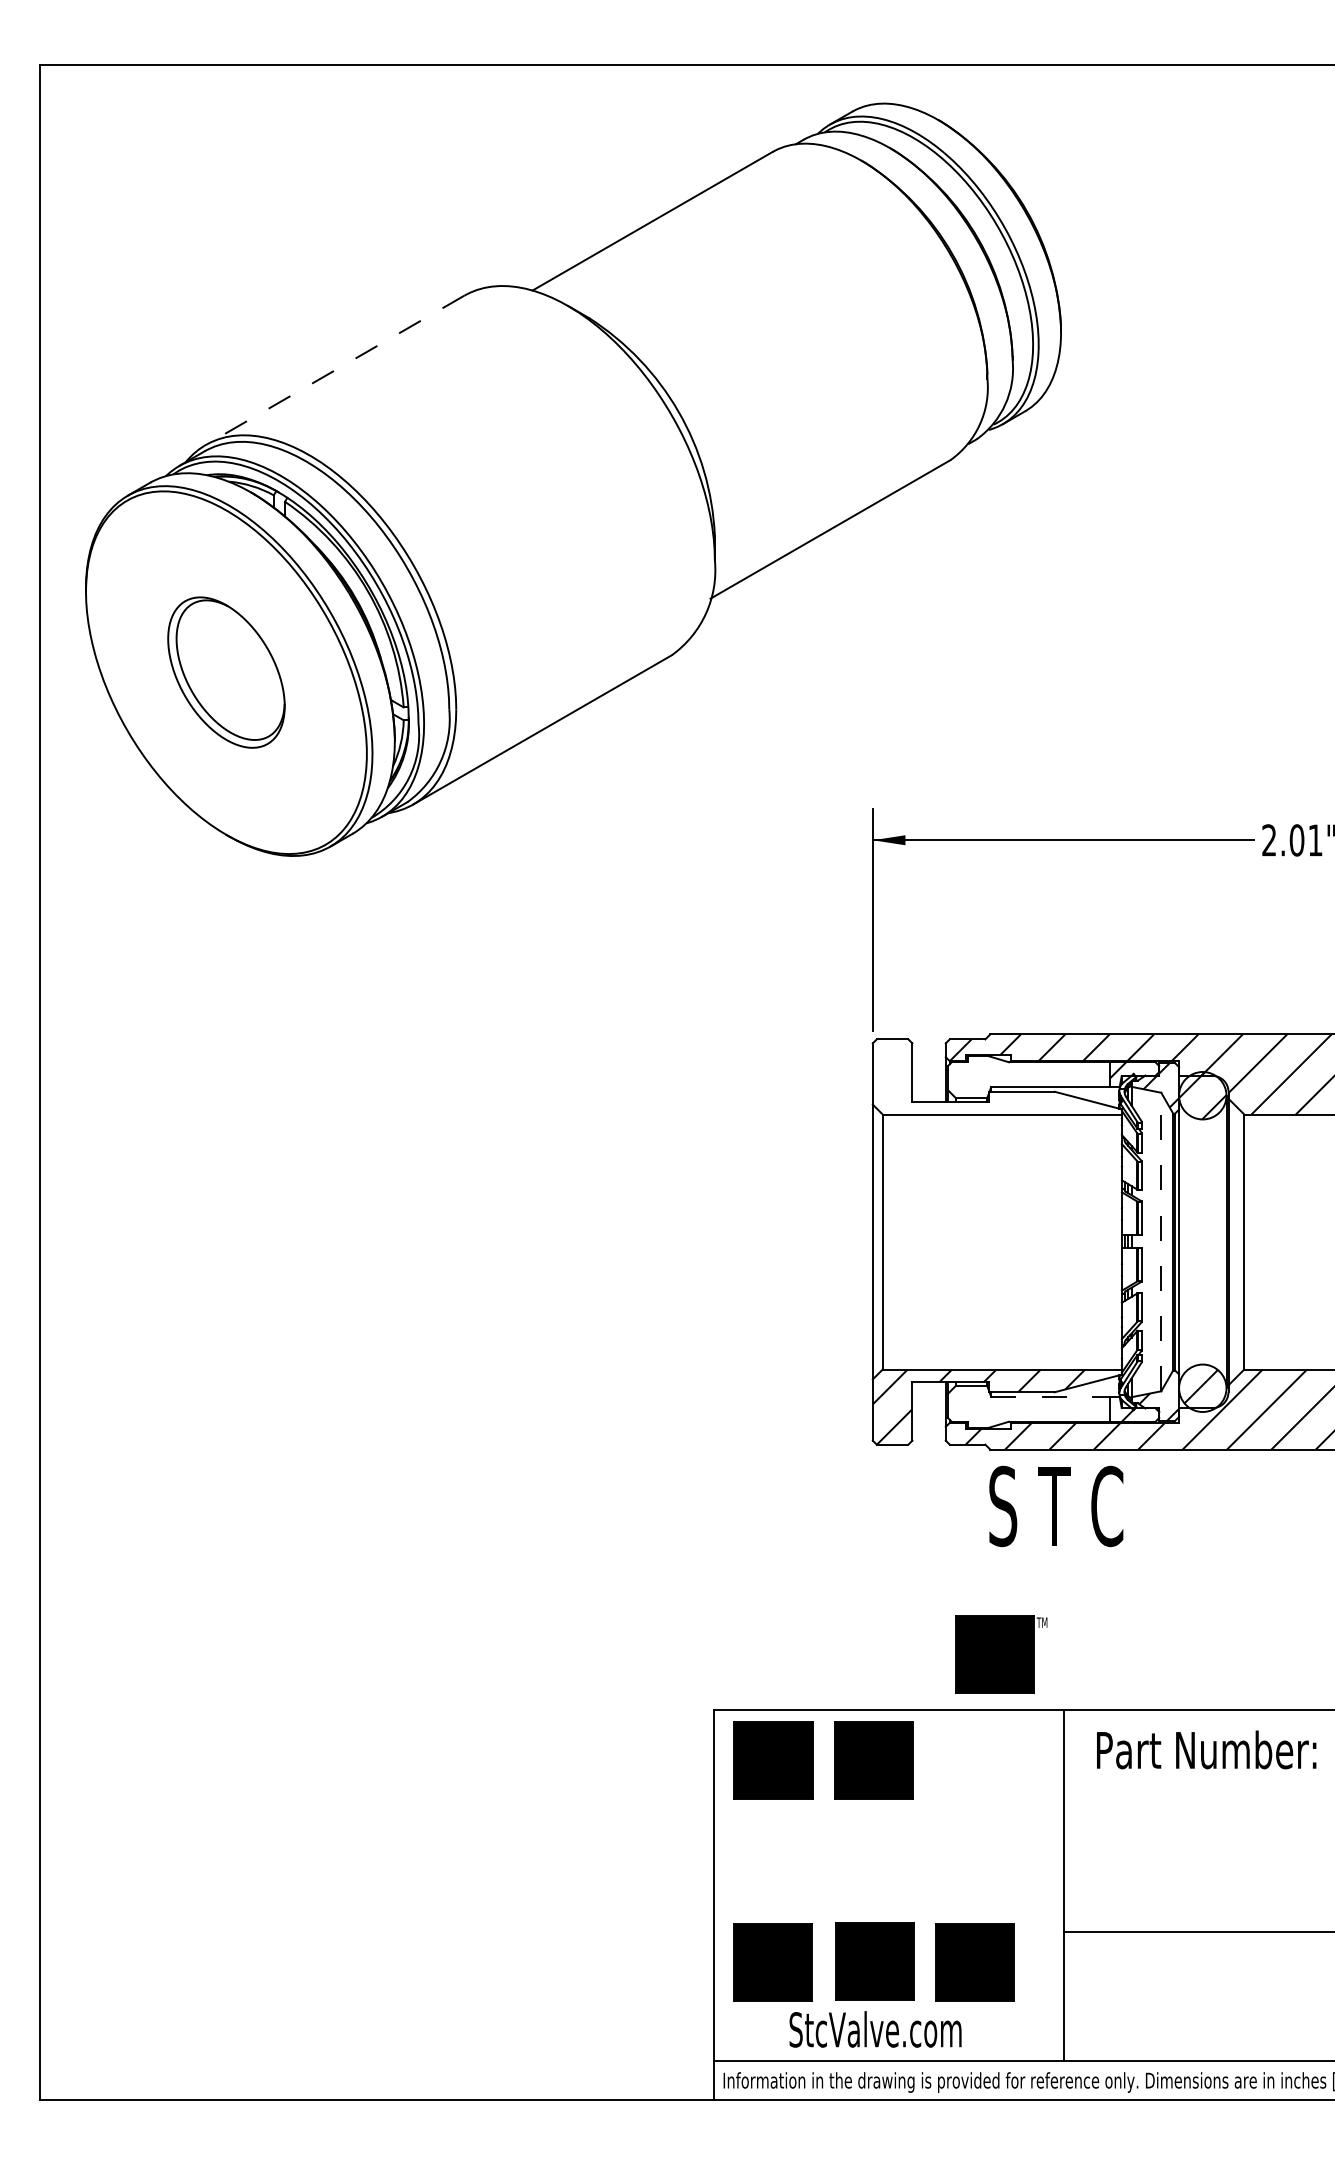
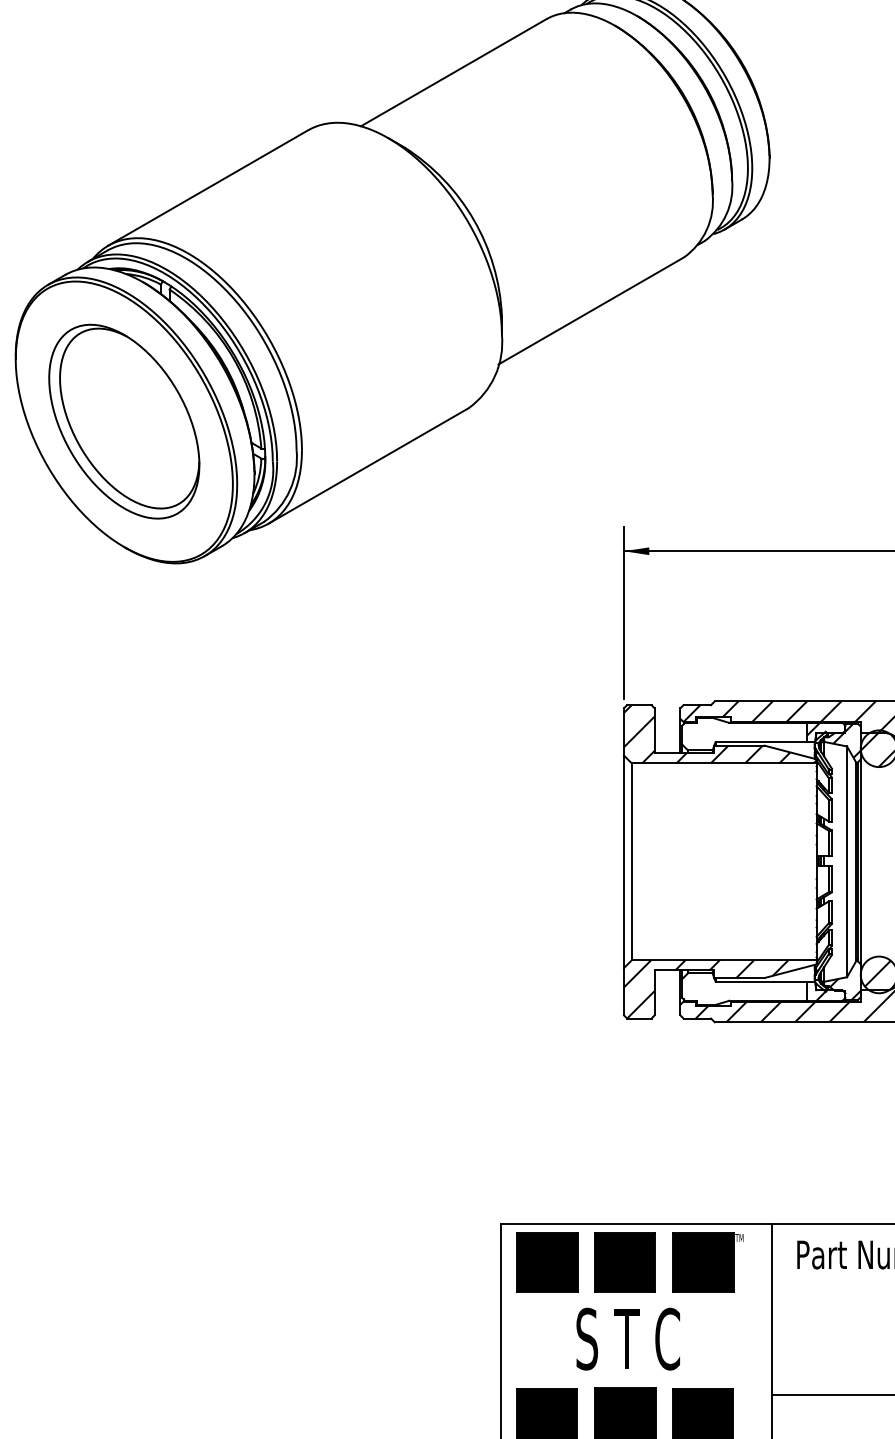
line: (334, 370) -> (207, 188), dashed -> solid
part: (226, 672) -> (124, 421), size x1.67
hatch: (996, 1076) -> (719, 733), added
line: (1161, 1241) -> (847, 861), dashed -> solid
line: (1051, 1397) -> (762, 982), dashed -> solid
text: (1056, 1506) -> (628, 1339), moved
part: (1001, 1654) -> (708, 1262), moved

